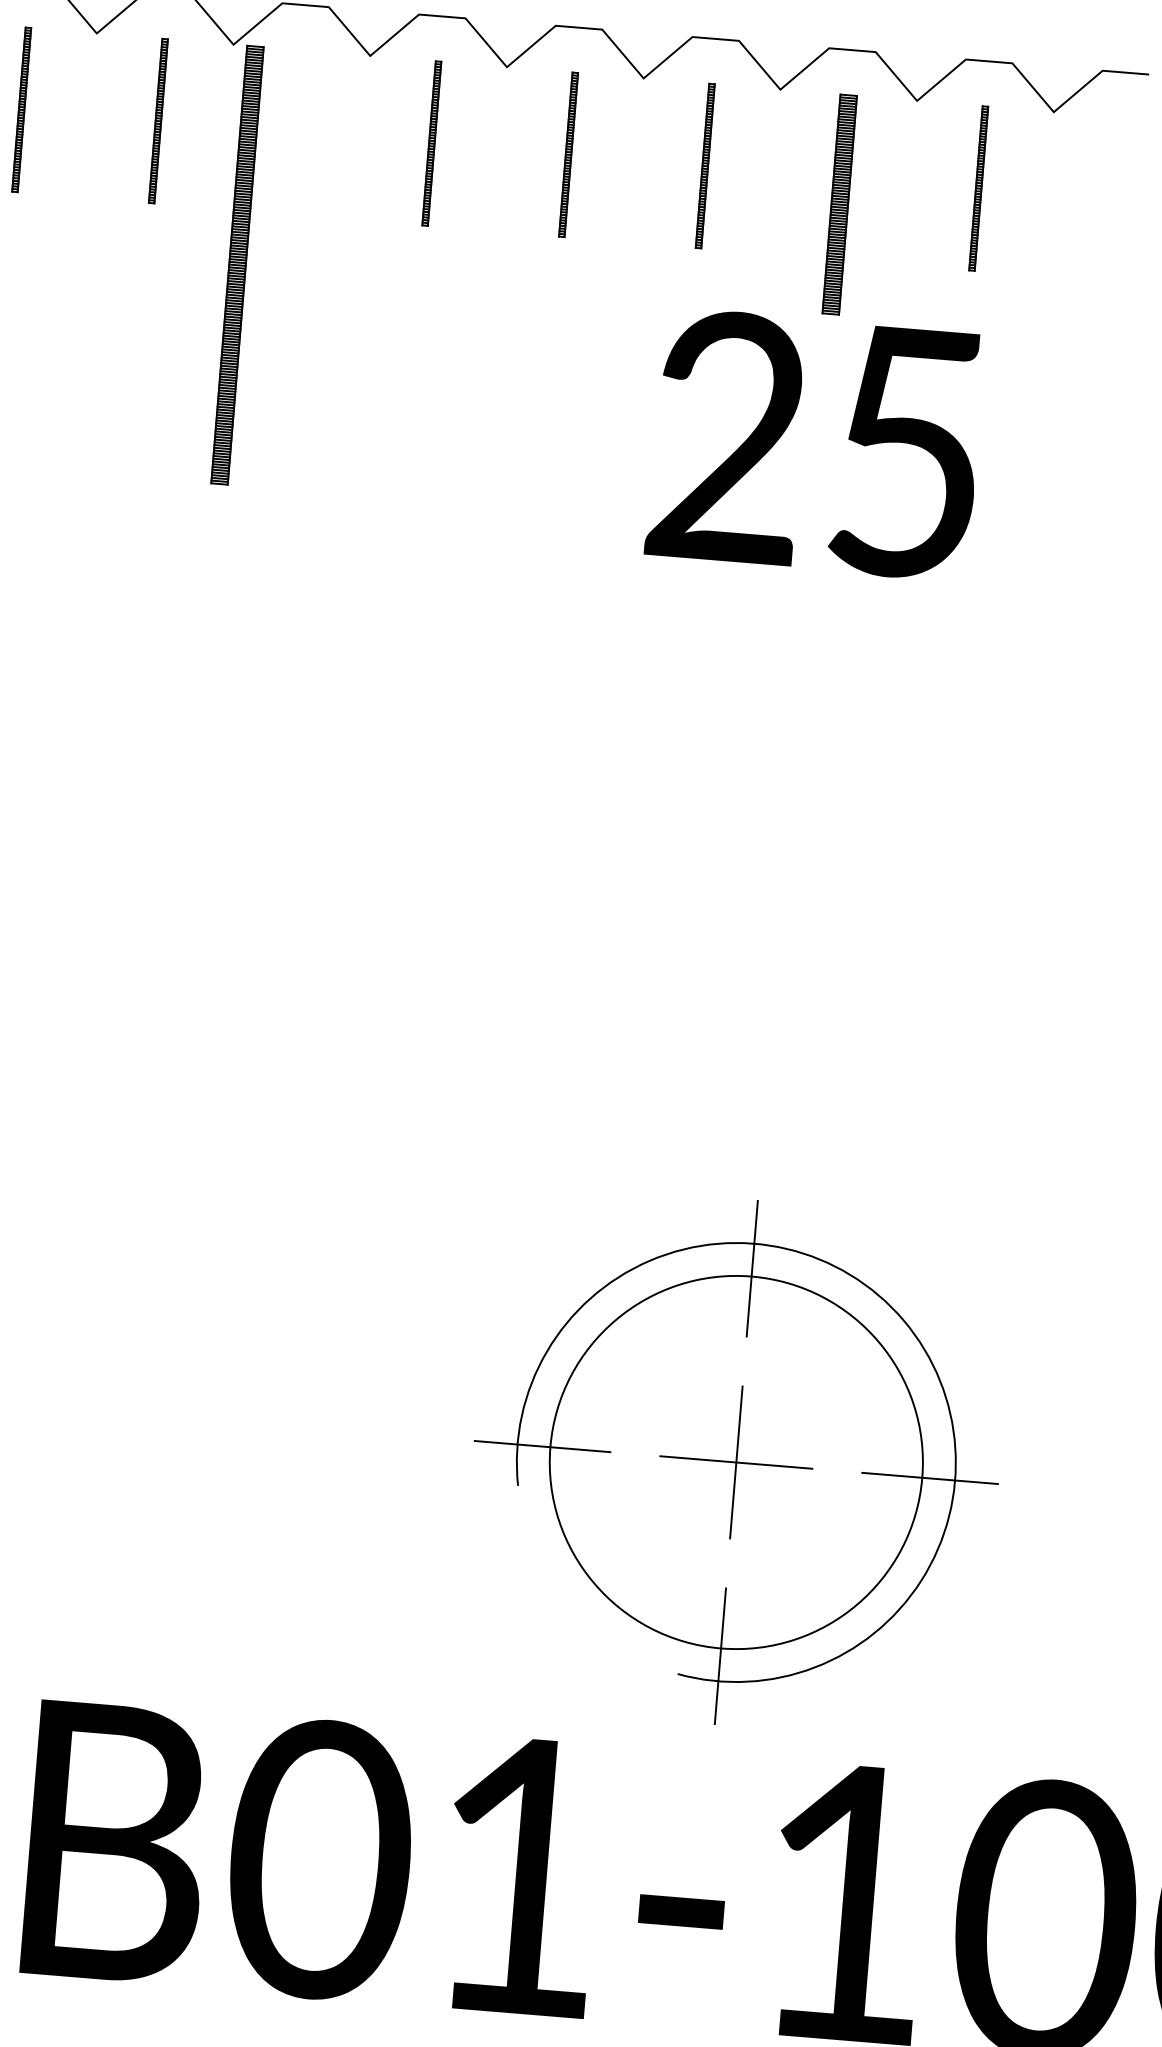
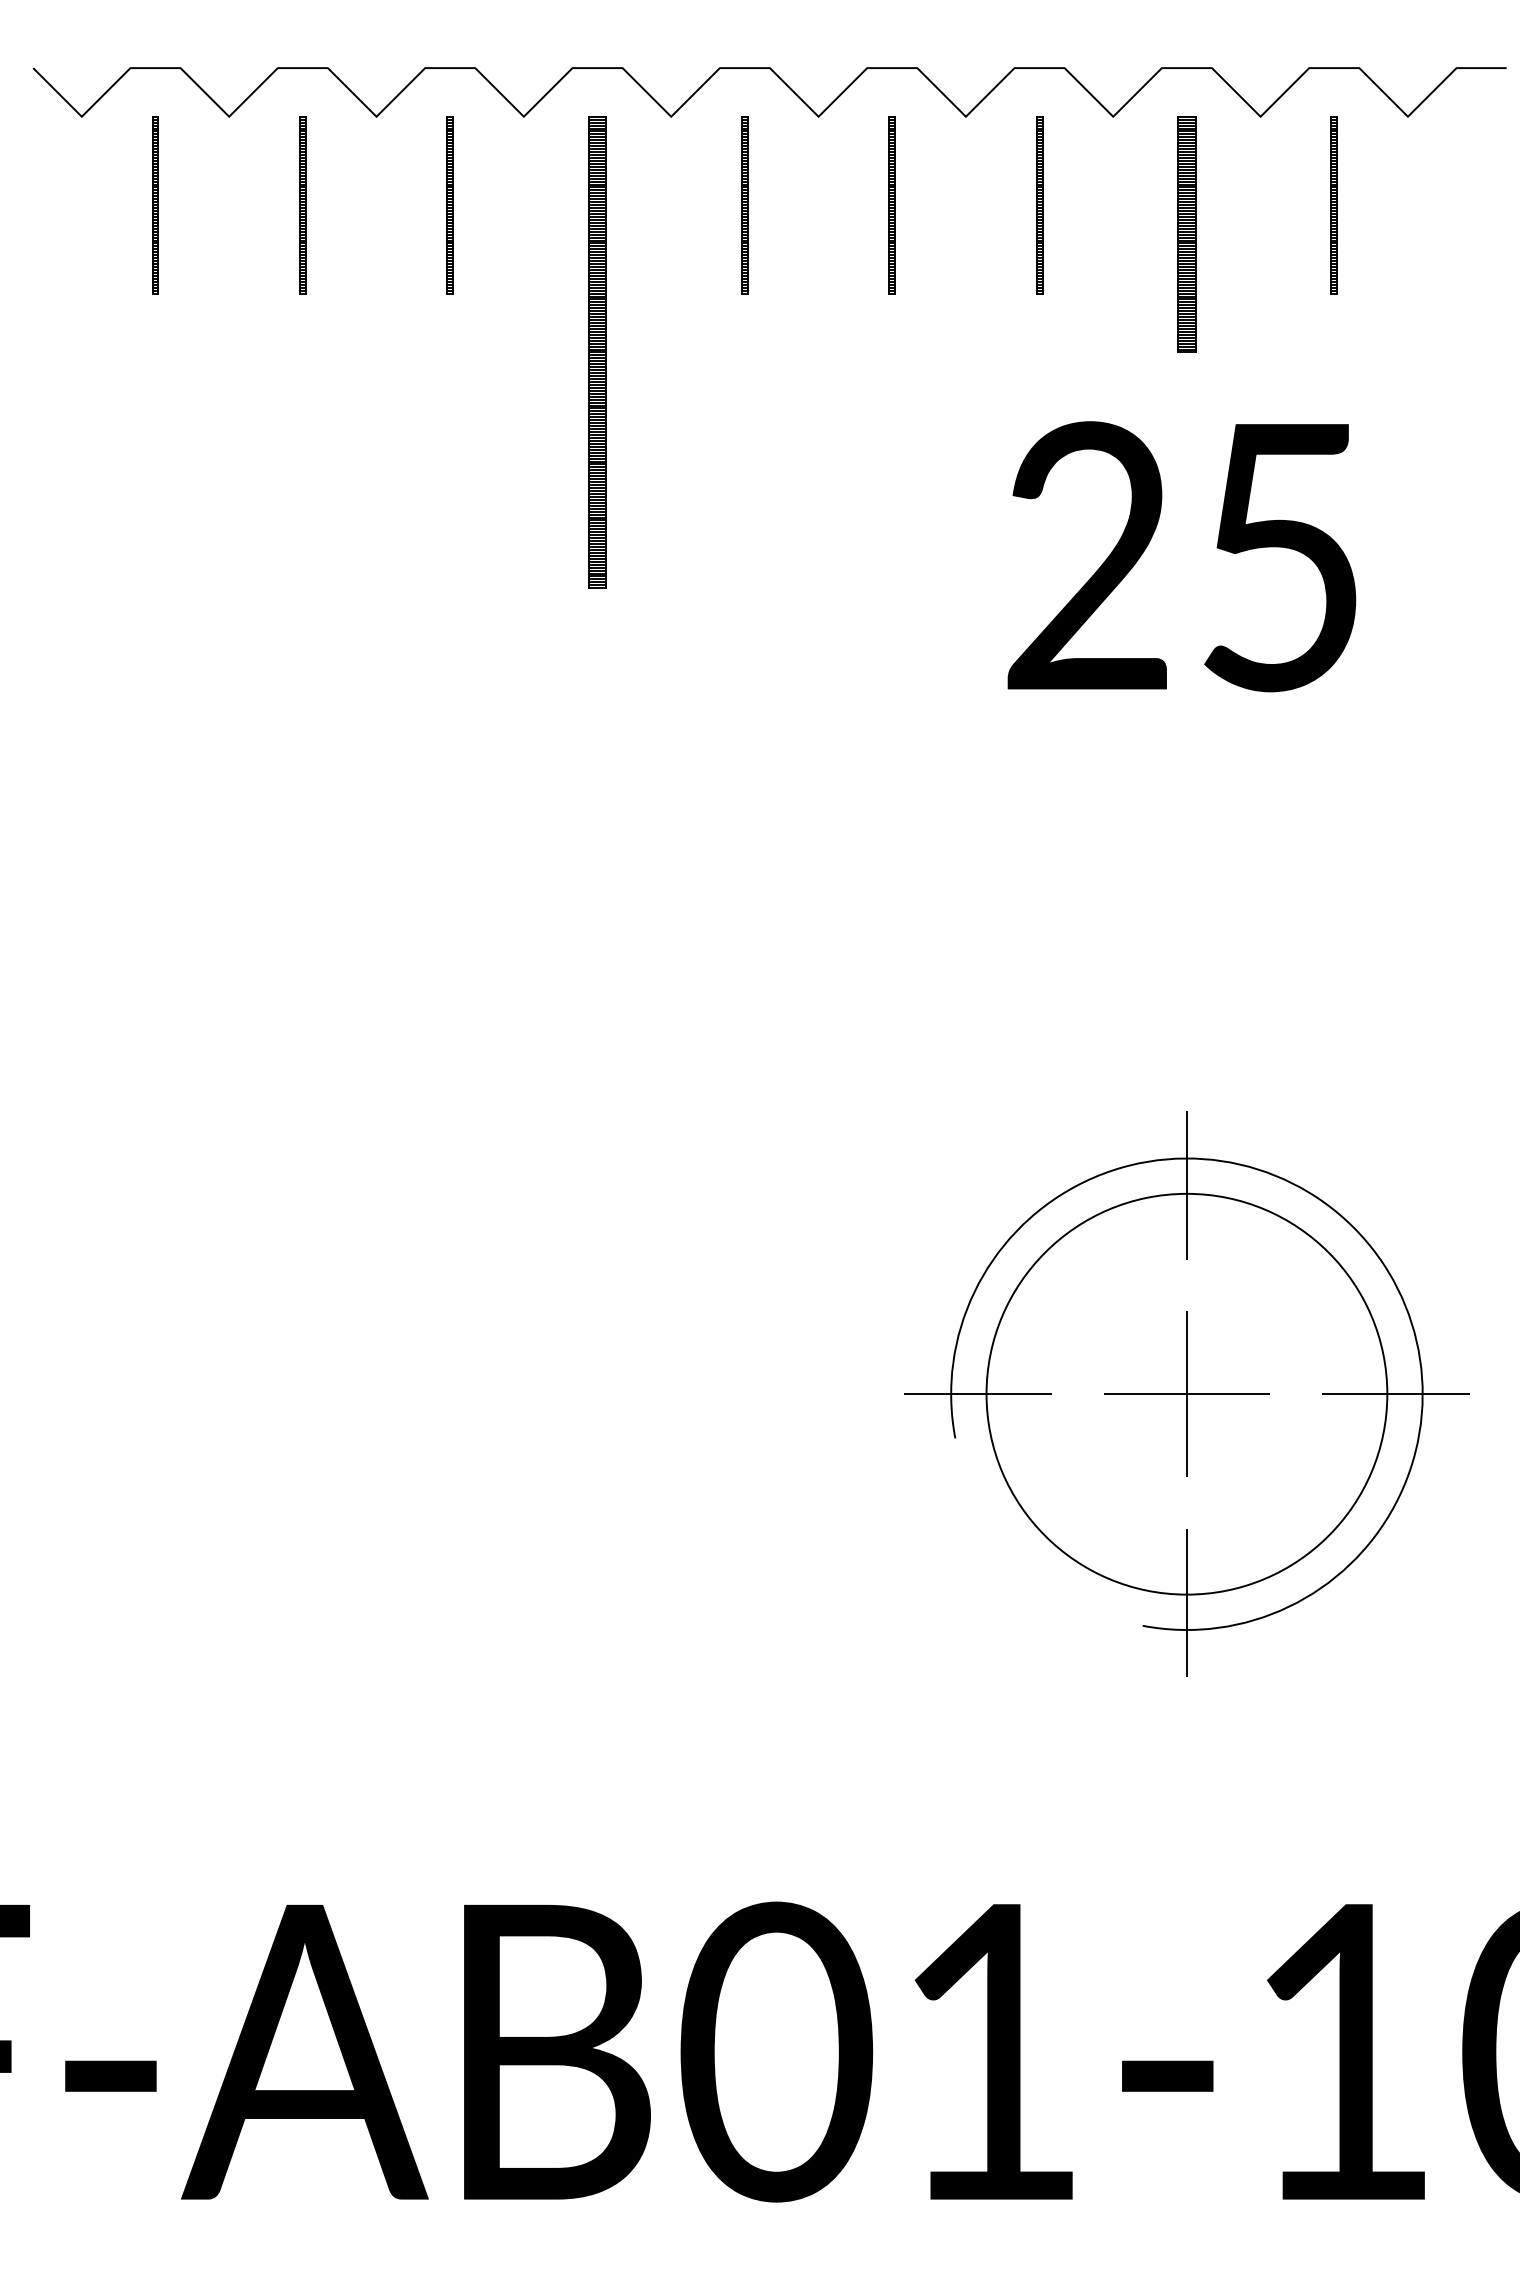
part: (237, 265) -> (597, 352), moved
text: (814, 444) -> (1181, 556), moved
part: (735, 1461) -> (1186, 1393), moved

